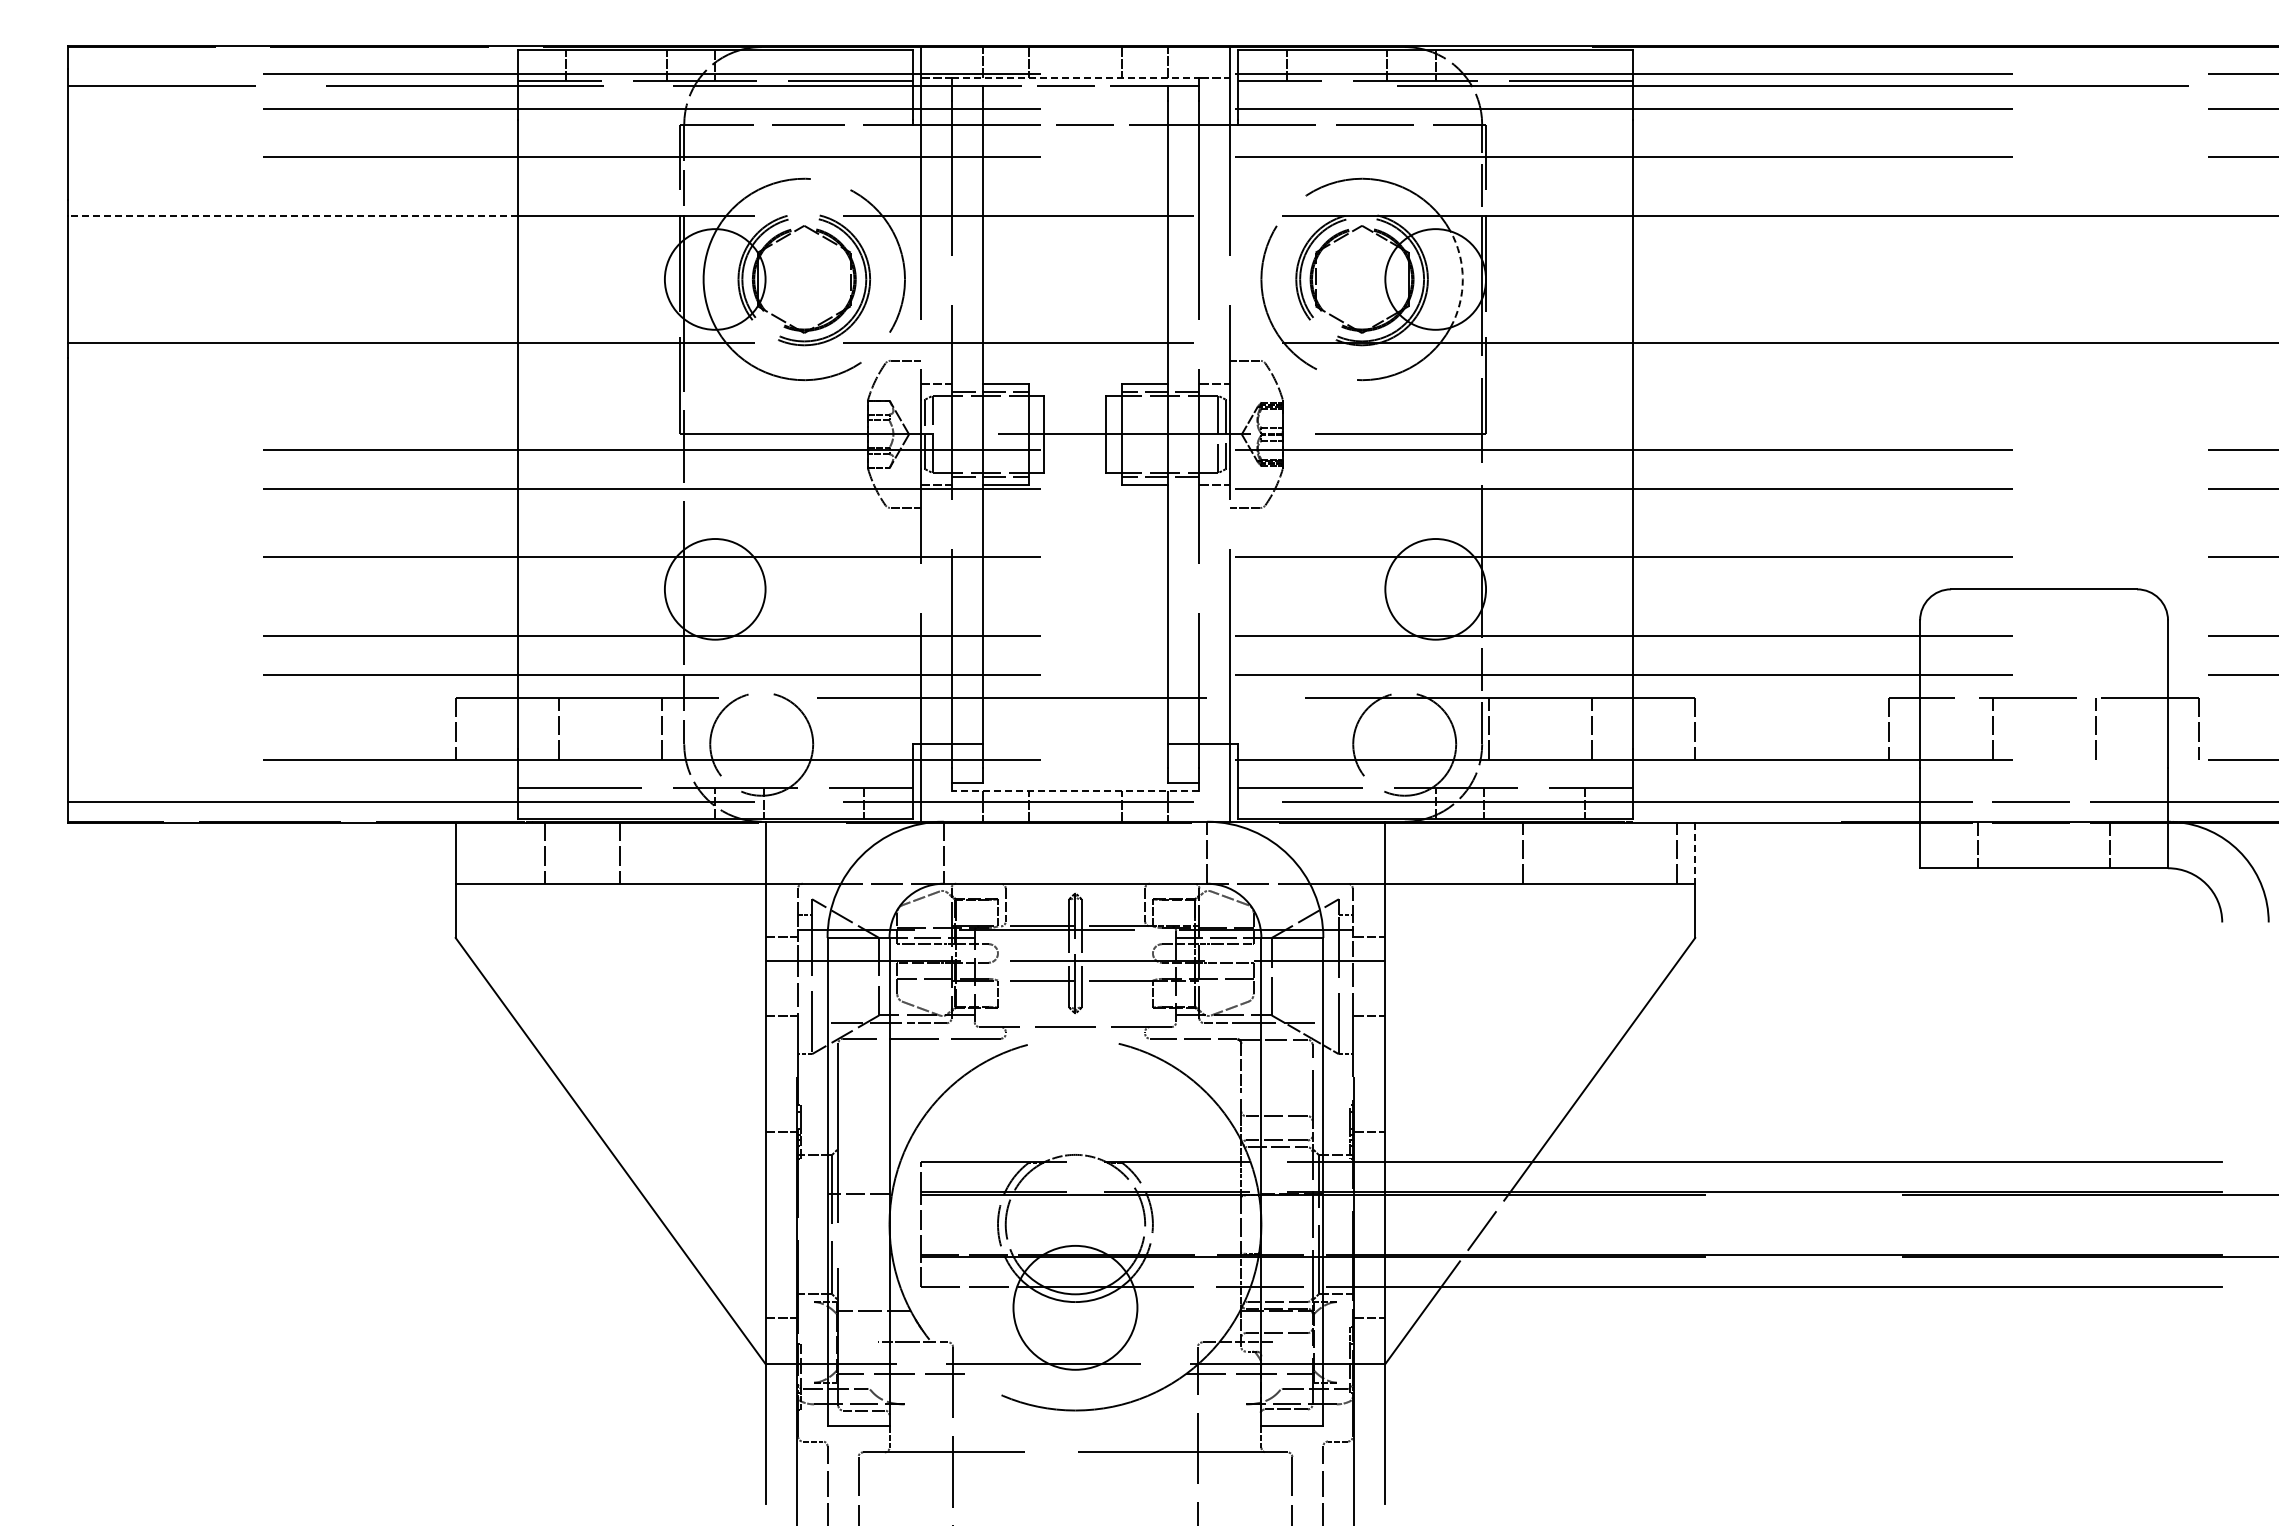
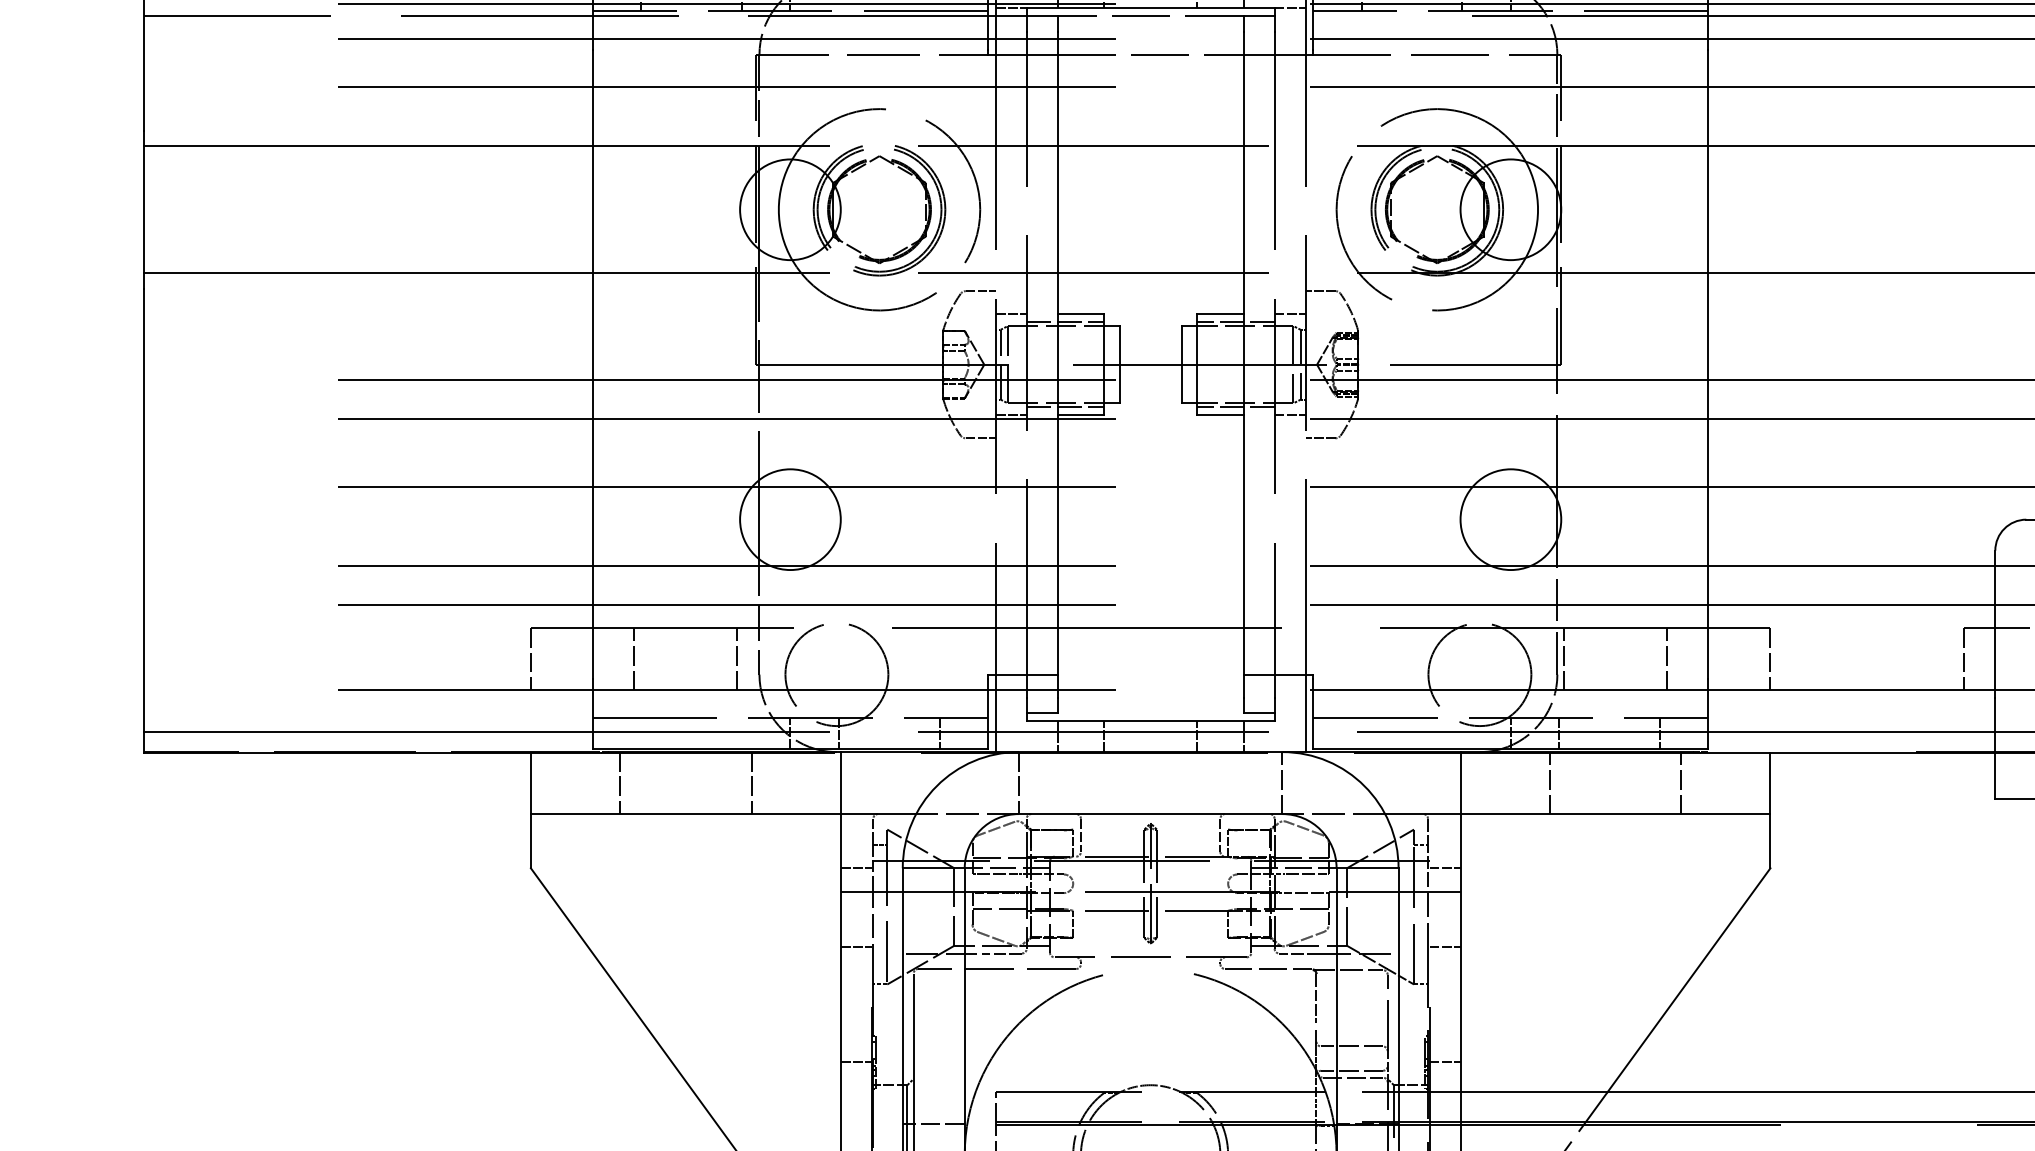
line: (1075, 78) -> (1150, 8), dashed -> solid
line: (293, 215) -> (368, 145), dashed -> solid
arc: (1462, 279) -> (1537, 209), dashed -> solid
line: (1075, 790) -> (1150, 720), dashed -> solid
line: (619, 852) -> (751, 782), moved
line: (1523, 852) -> (1549, 782), moved
line: (1677, 852) -> (1681, 782), moved
line: (1695, 853) -> (1770, 783), dashed -> solid

